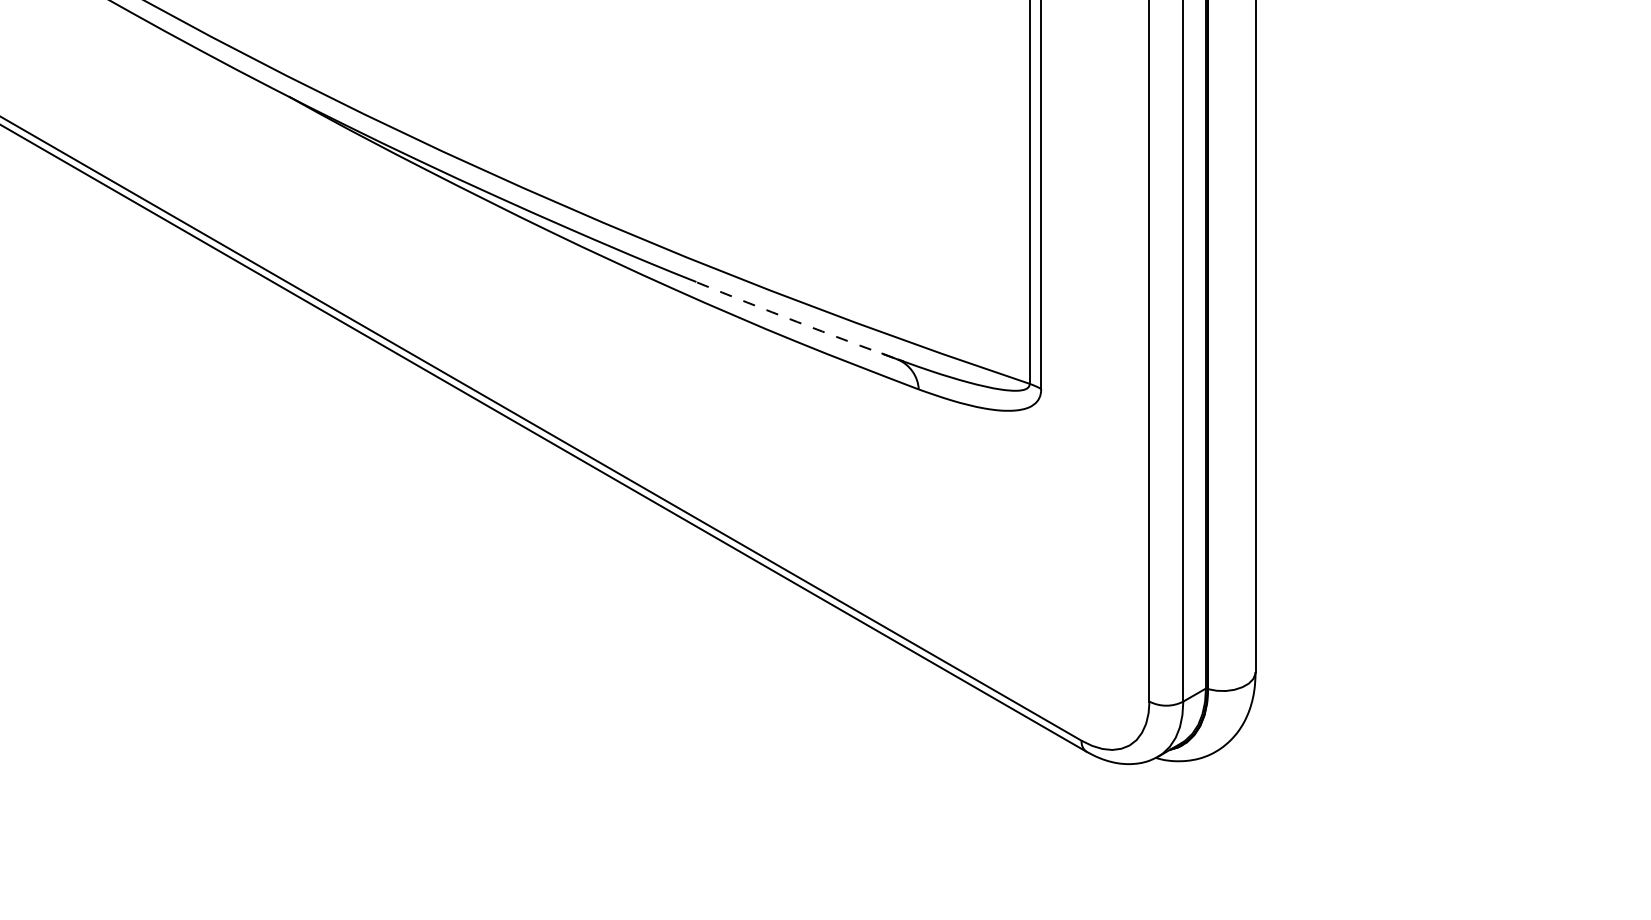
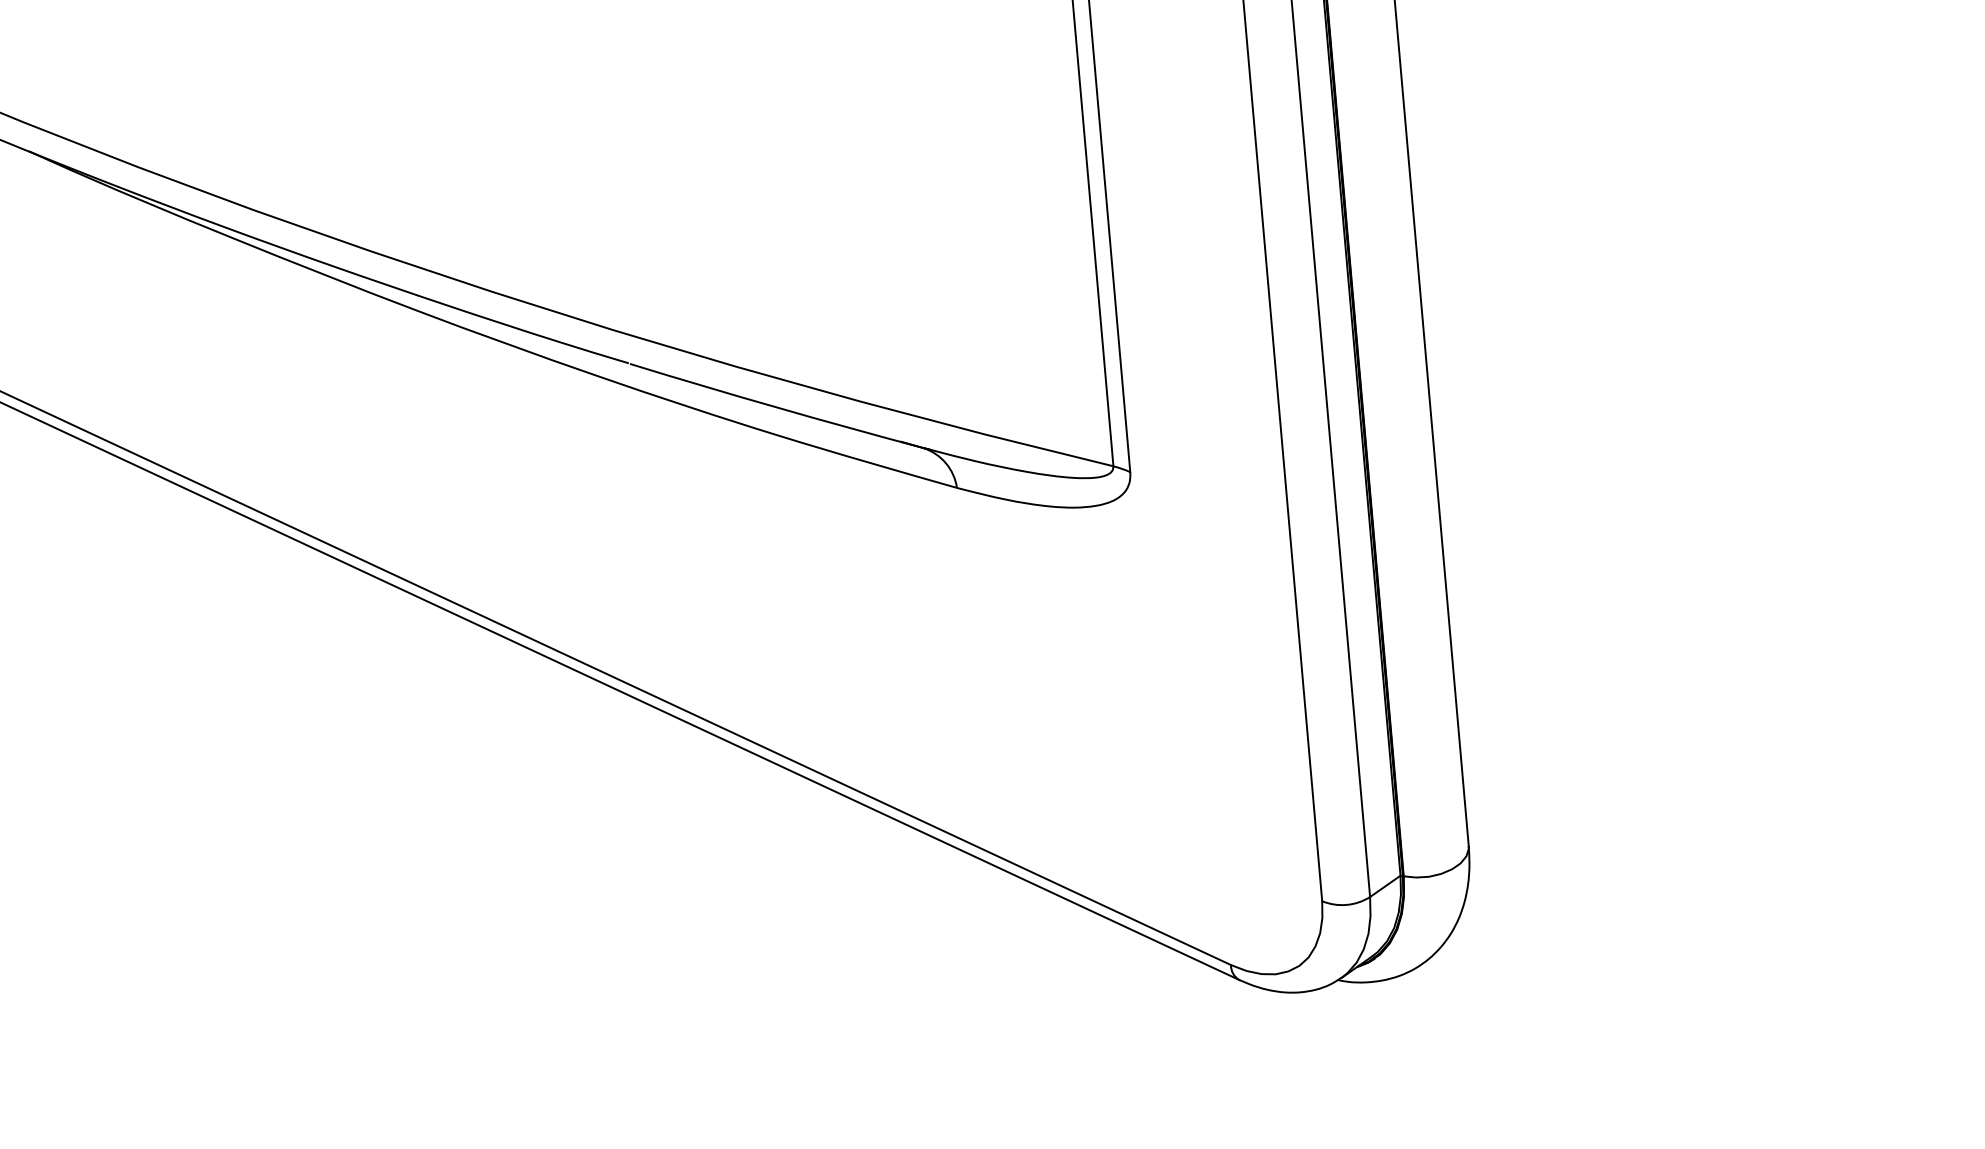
arc: (797, 321) -> (776, 406), dashed -> solid

